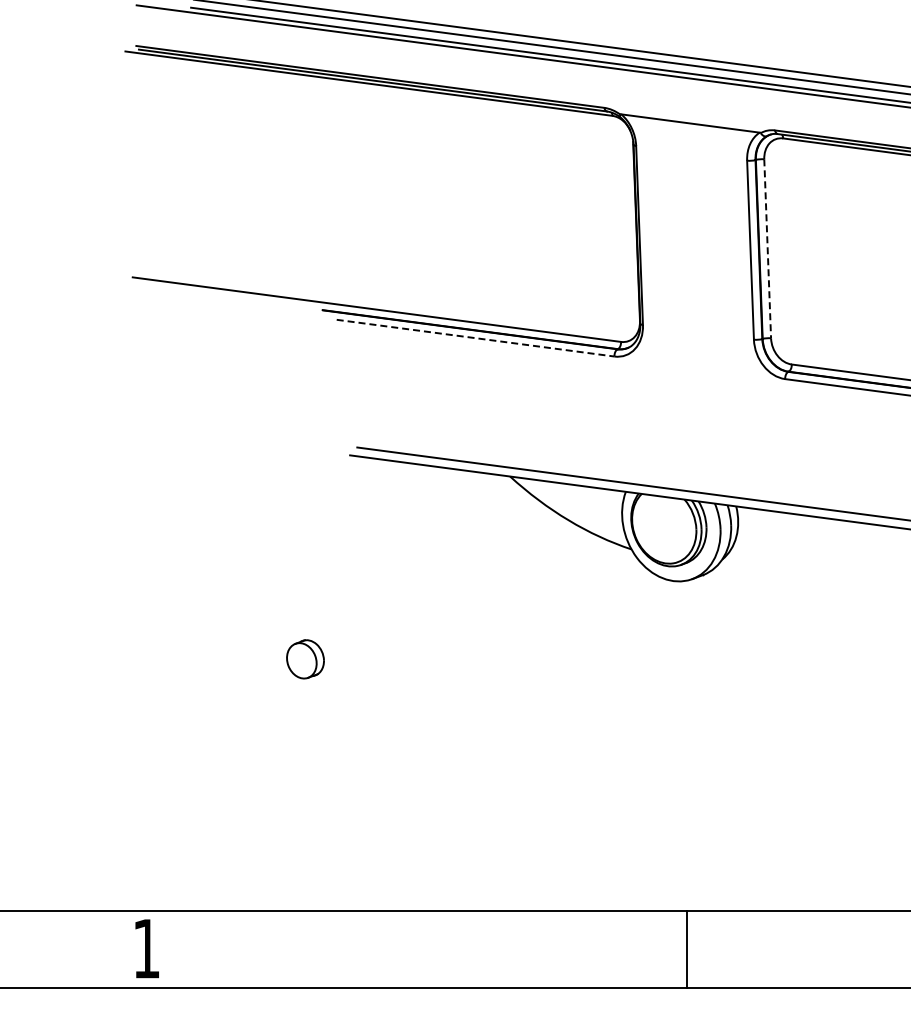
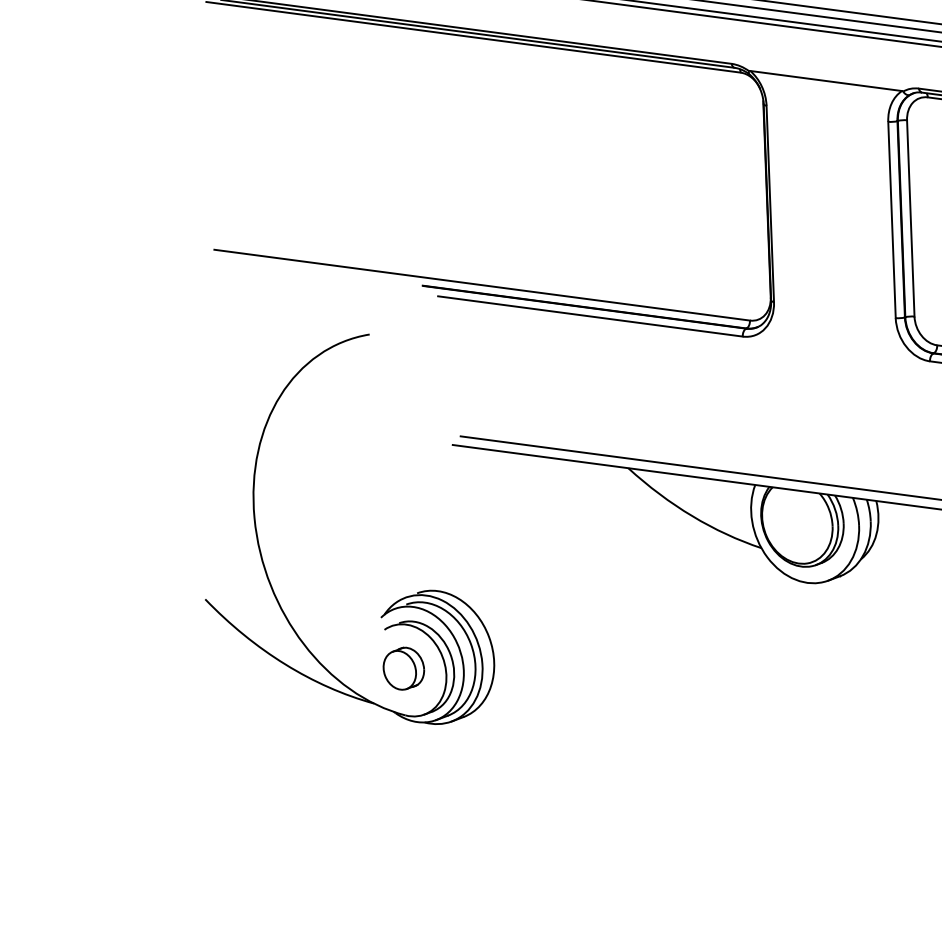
line: (767, 248) -> (910, 218), dashed -> solid
line: (476, 338) -> (591, 316), dashed -> solid
part: (300, 596) -> (398, 599), added

